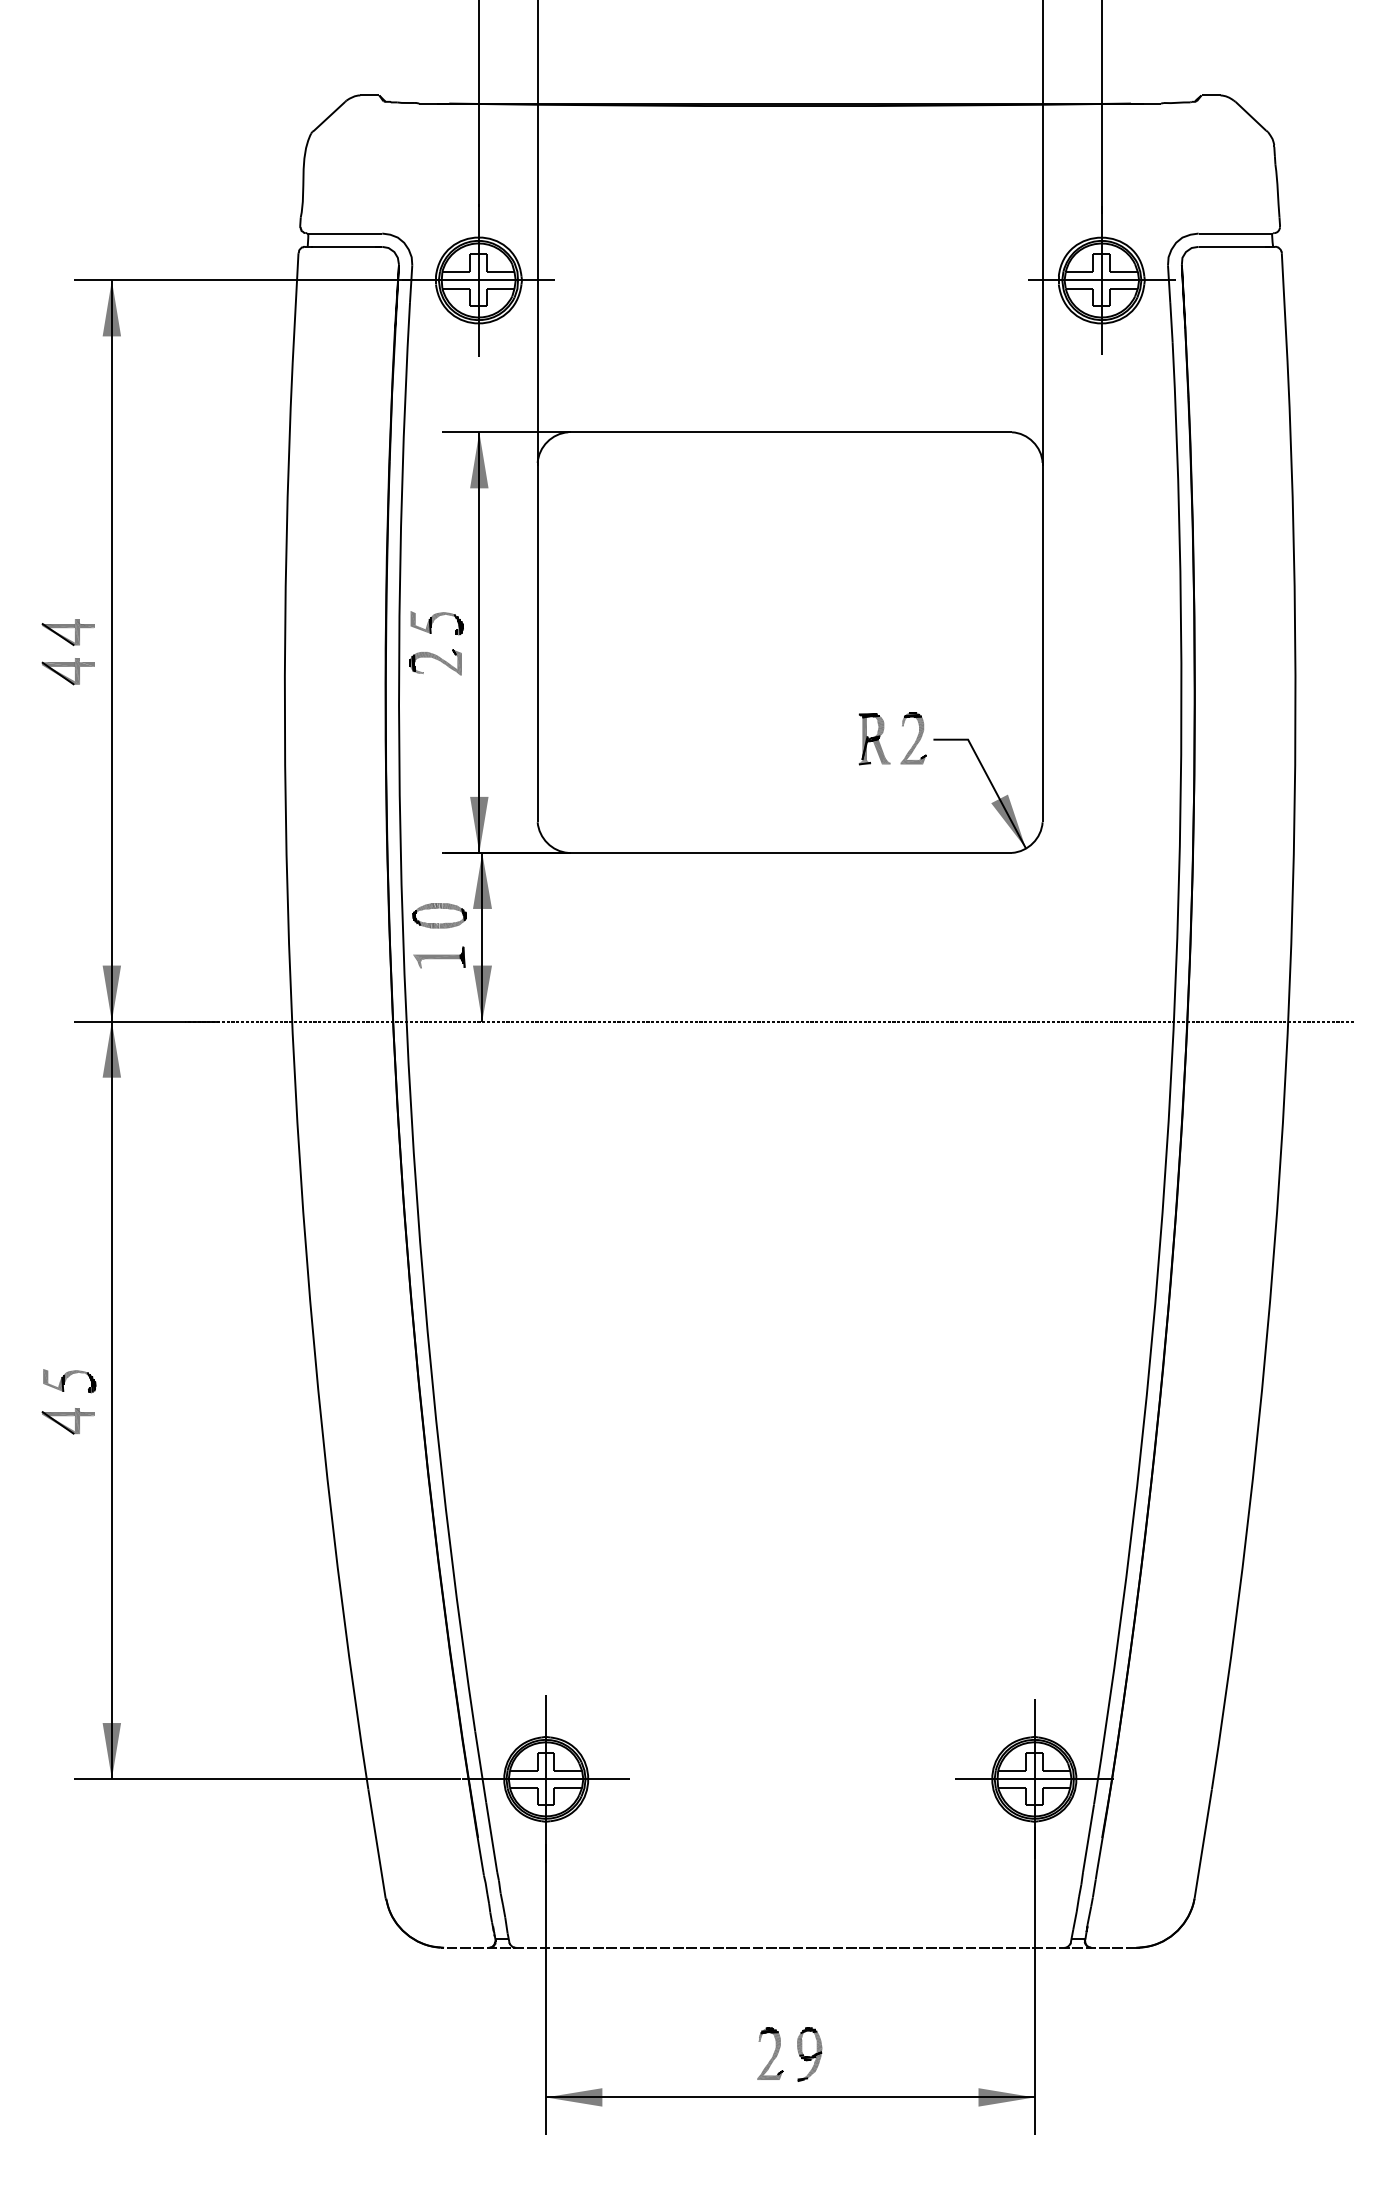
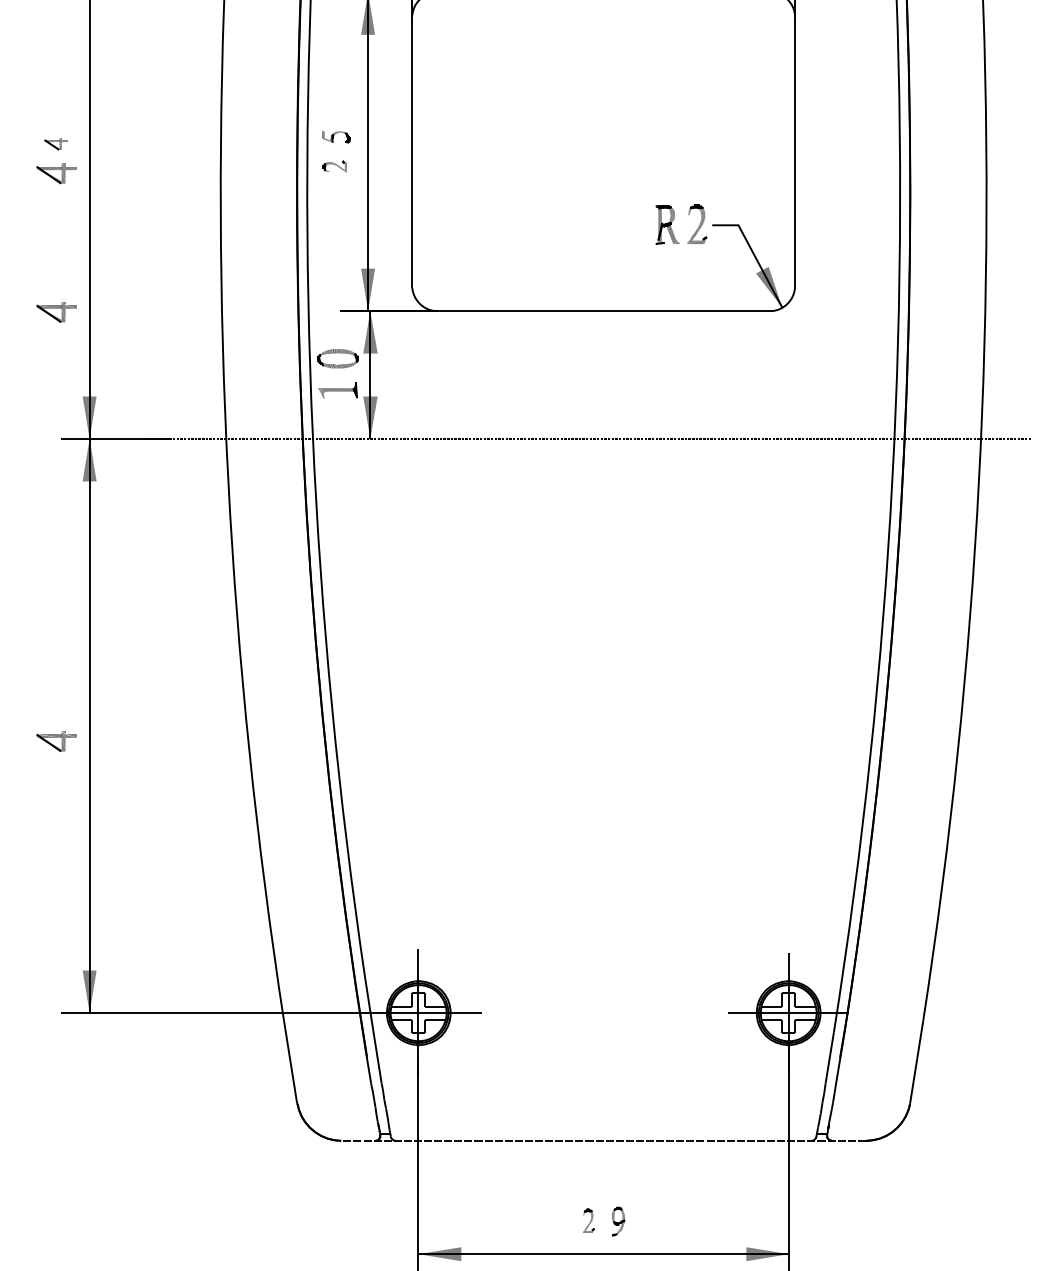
part: (436, 623) -> (335, 137), size x0.7
part: (67, 632) -> (56, 144), size x0.6
part: (435, 662) -> (334, 166), size x0.6
part: (67, 854) -> (56, 312), added
part: (69, 1381) -> (57, 711), removed
part: (770, 2053) -> (588, 1220), size x0.6
part: (809, 2054) -> (618, 1221), size x0.7

